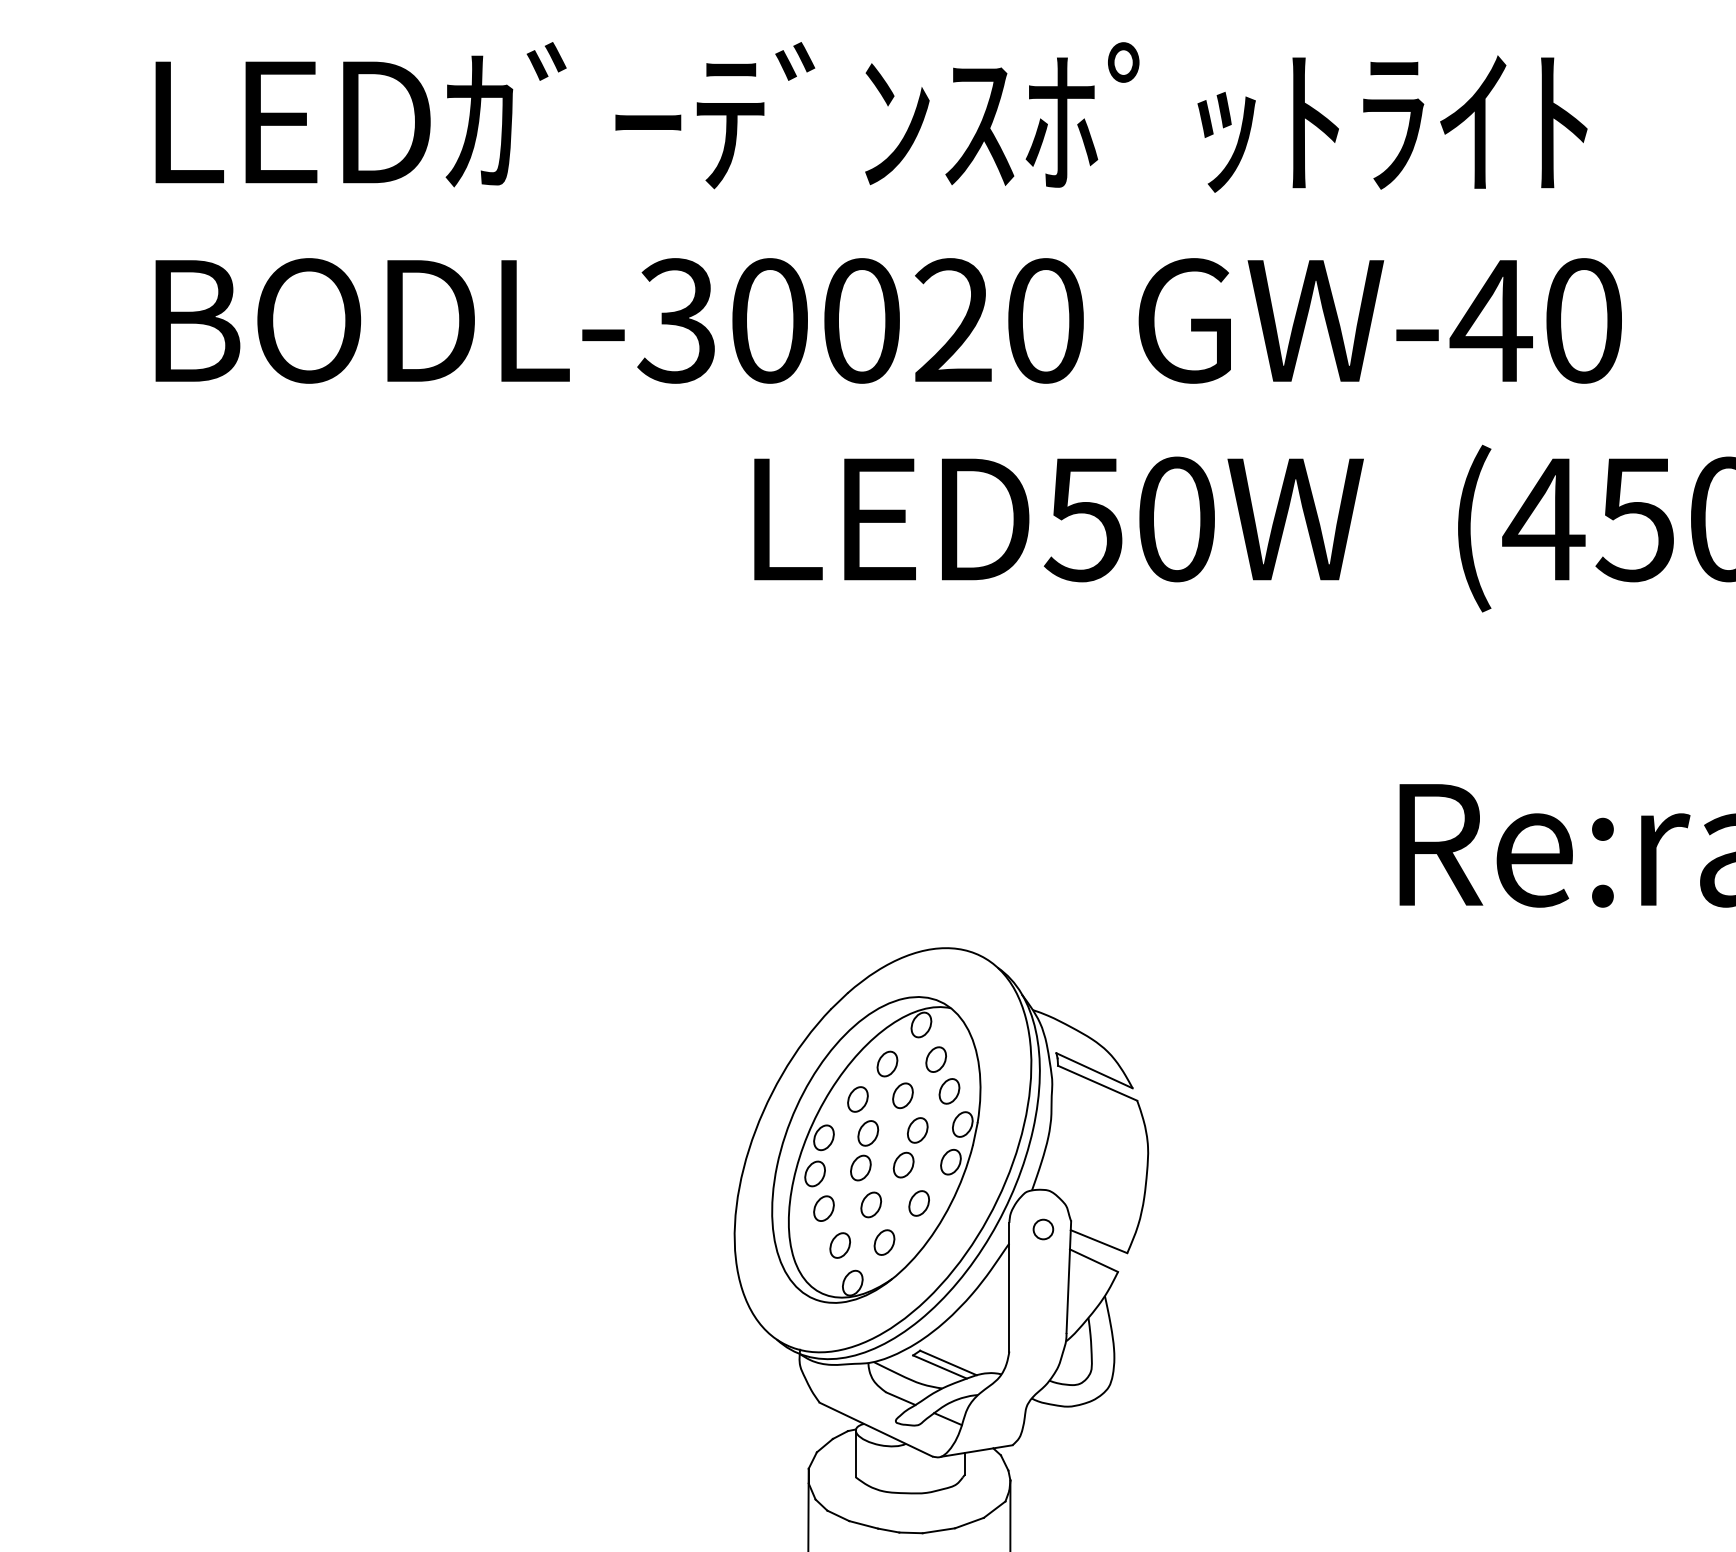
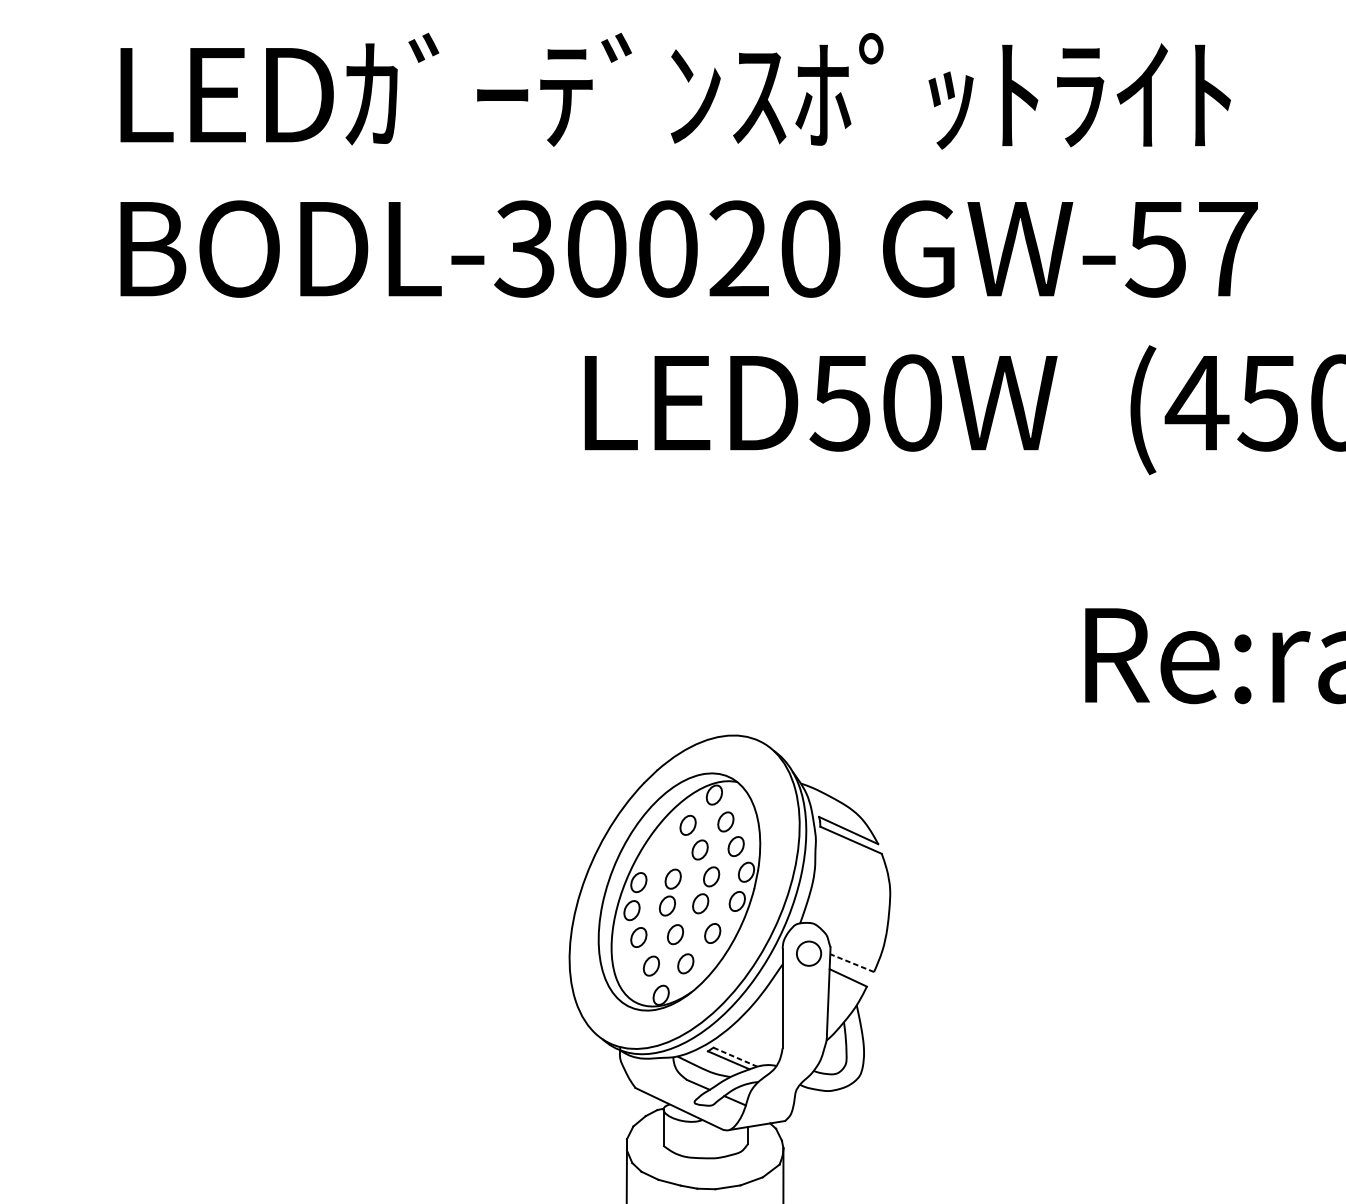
text: (1535, 320) -> (1190, 248), GW-40 -> GW-57
part: (857, 1099) -> (664, 852), removed
circle: (1043, 1229) -> (809, 953), size x1.6
line: (1099, 1241) -> (852, 962), solid -> dashed
line: (948, 1362) -> (735, 1056), solid -> dashed

